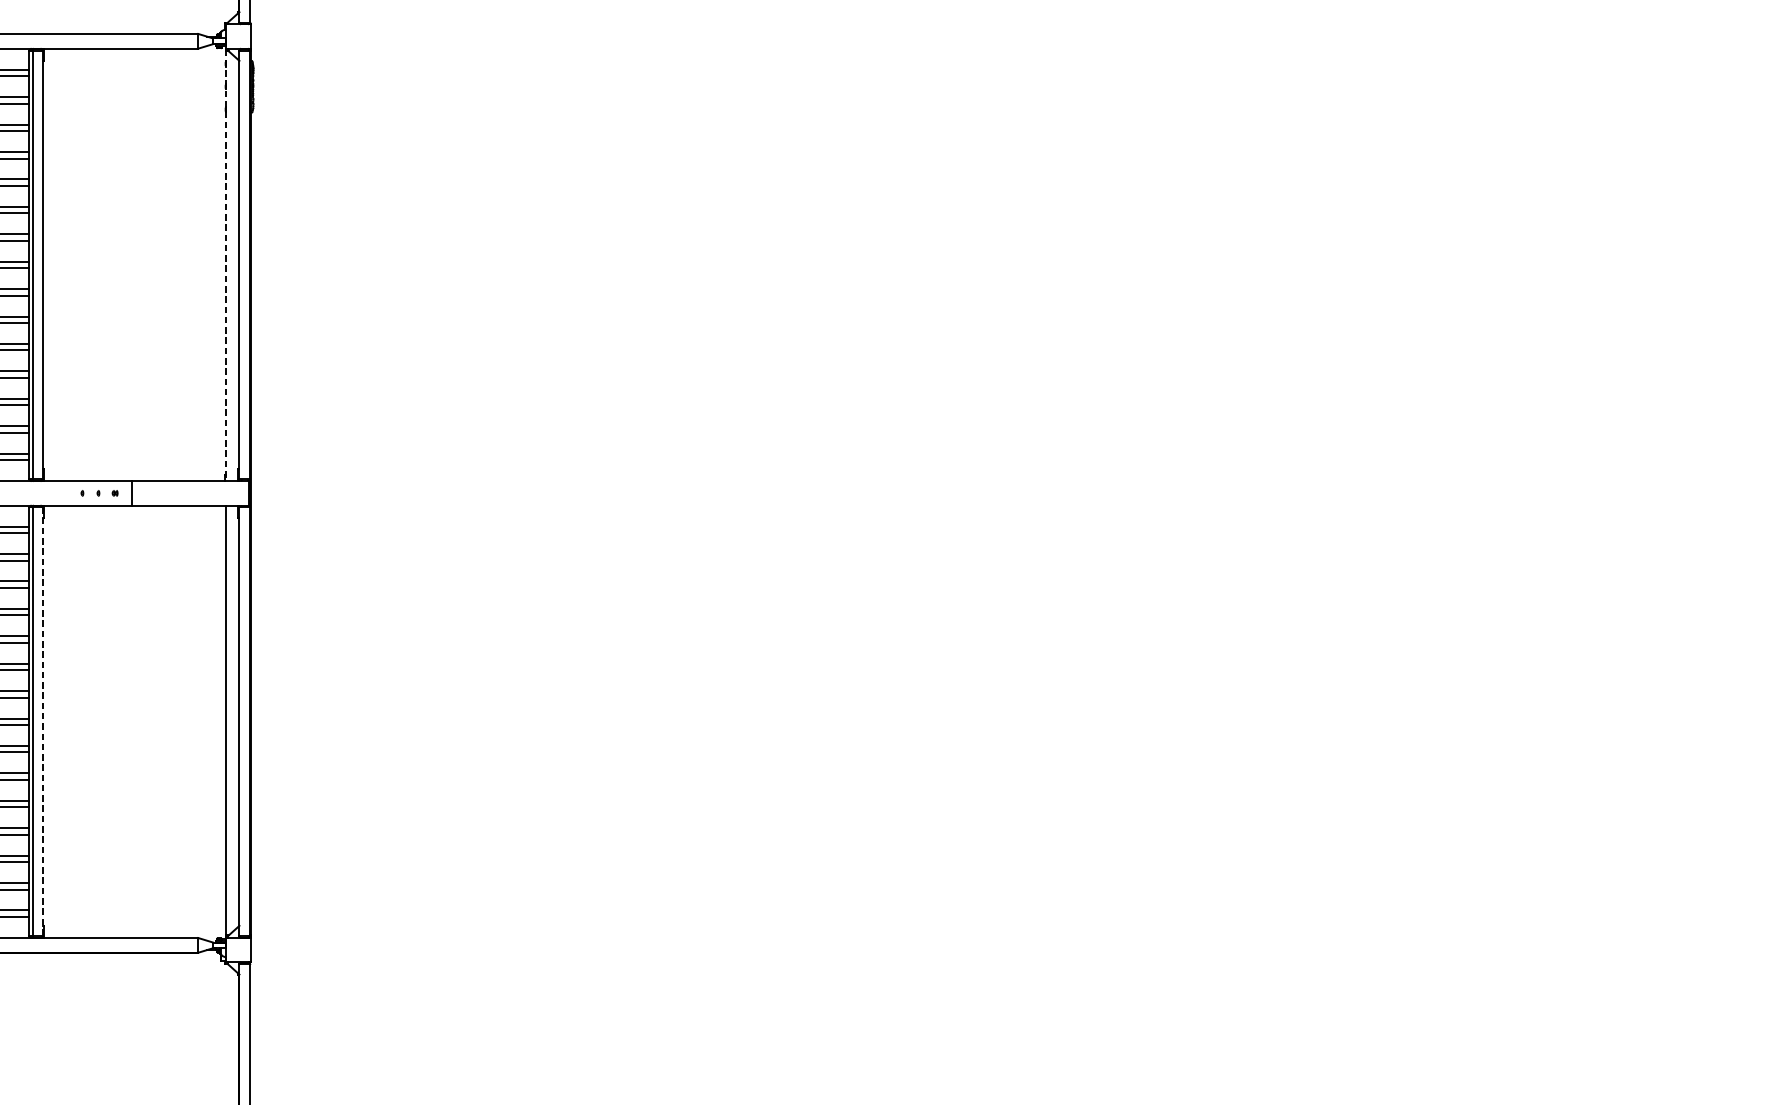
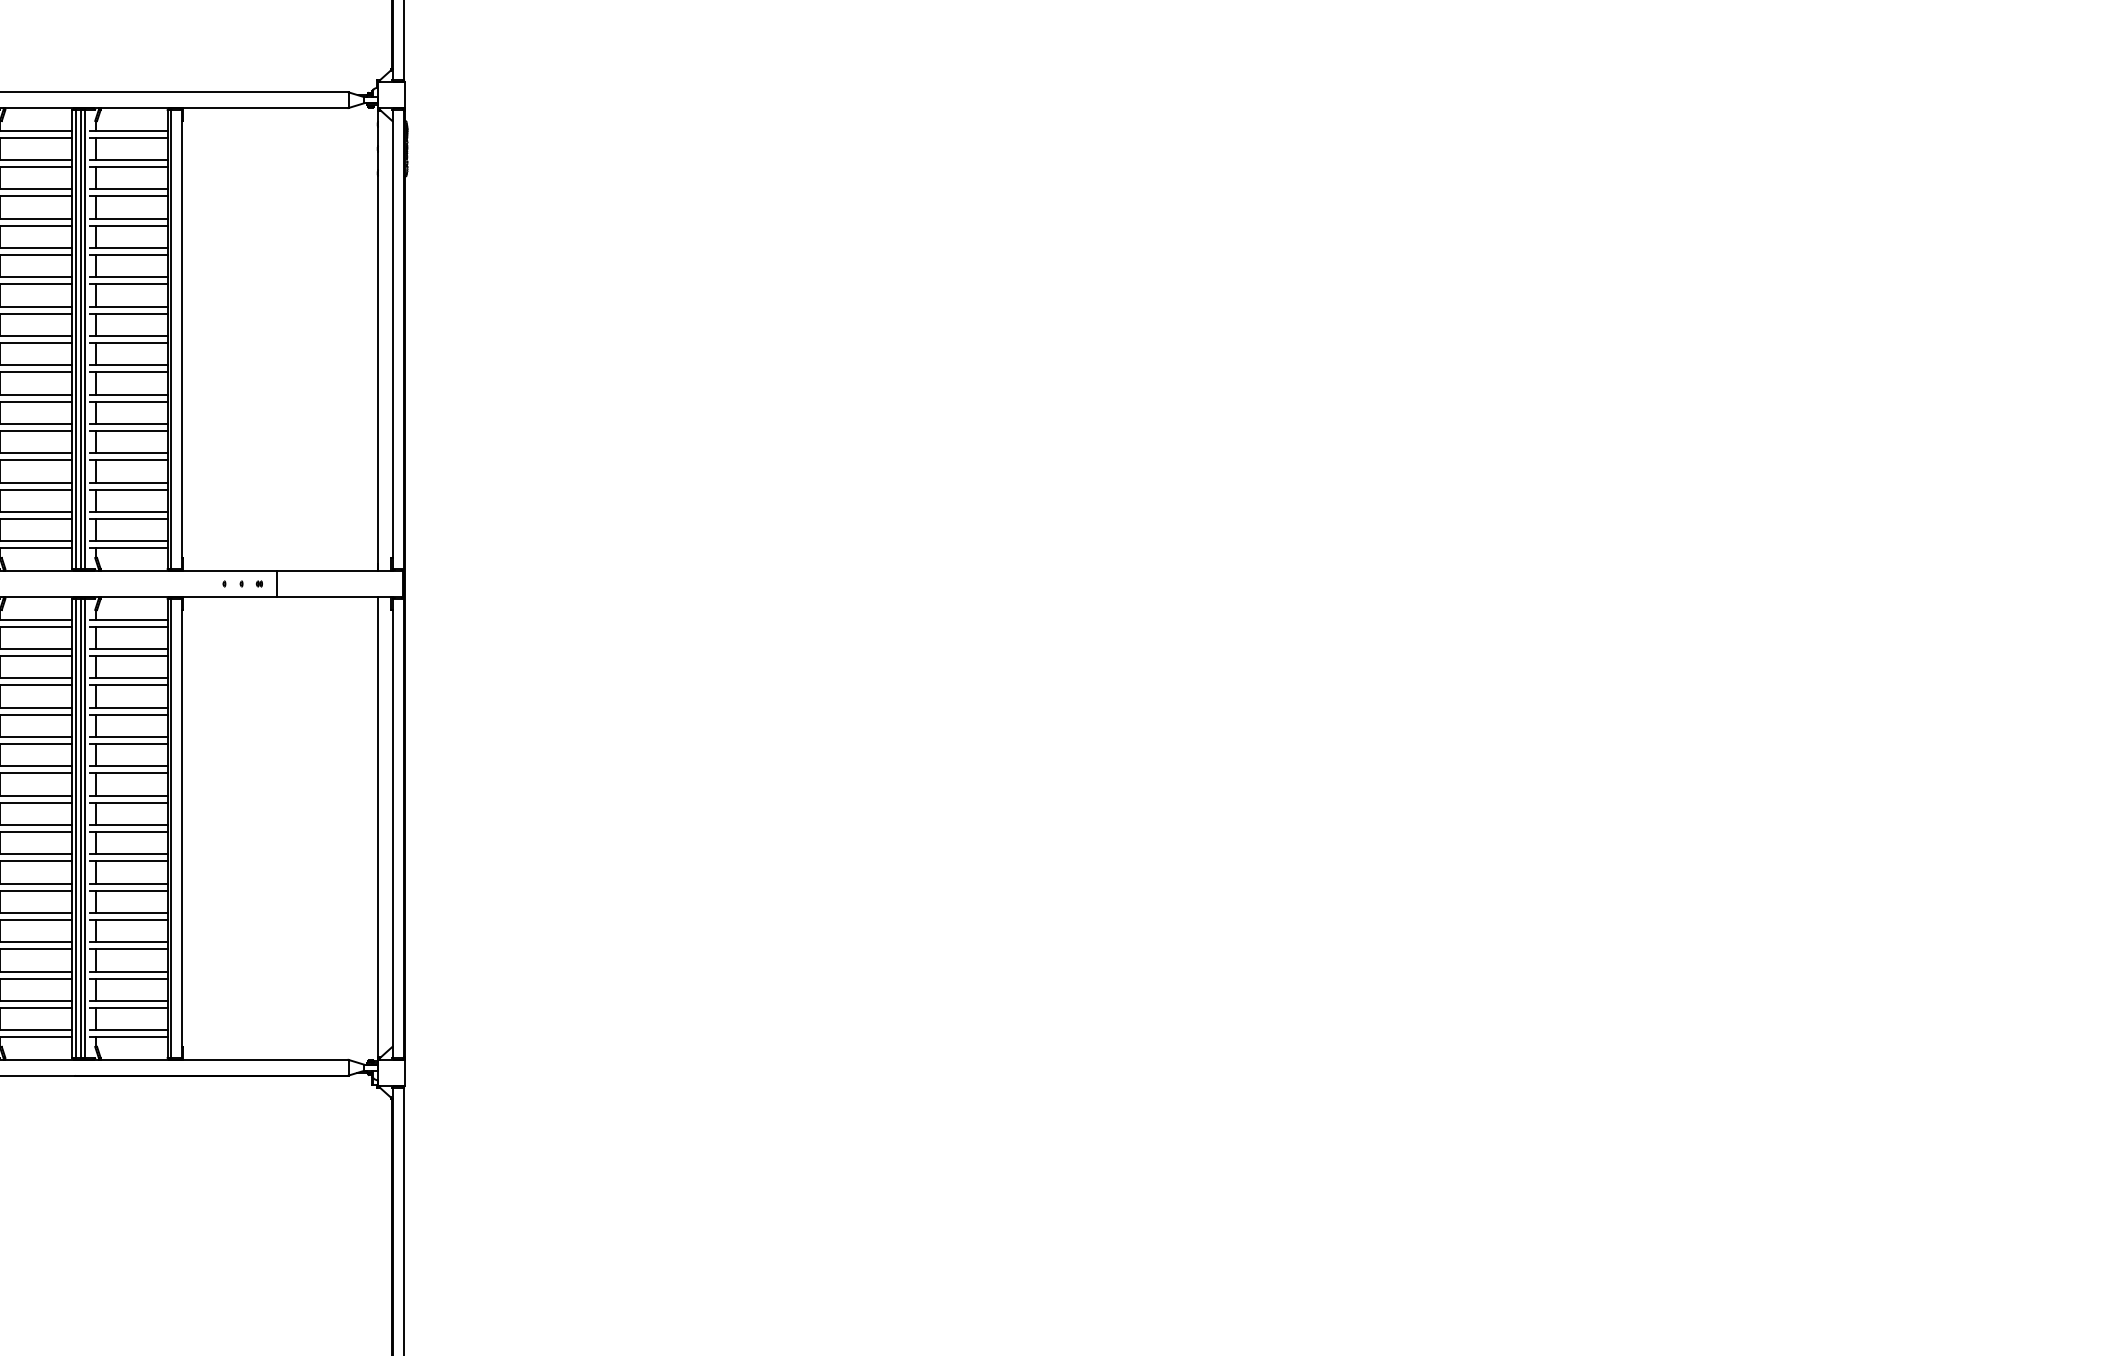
line: (226, 265) -> (378, 340), dashed -> solid
line: (42, 721) -> (181, 828), dashed -> solid

